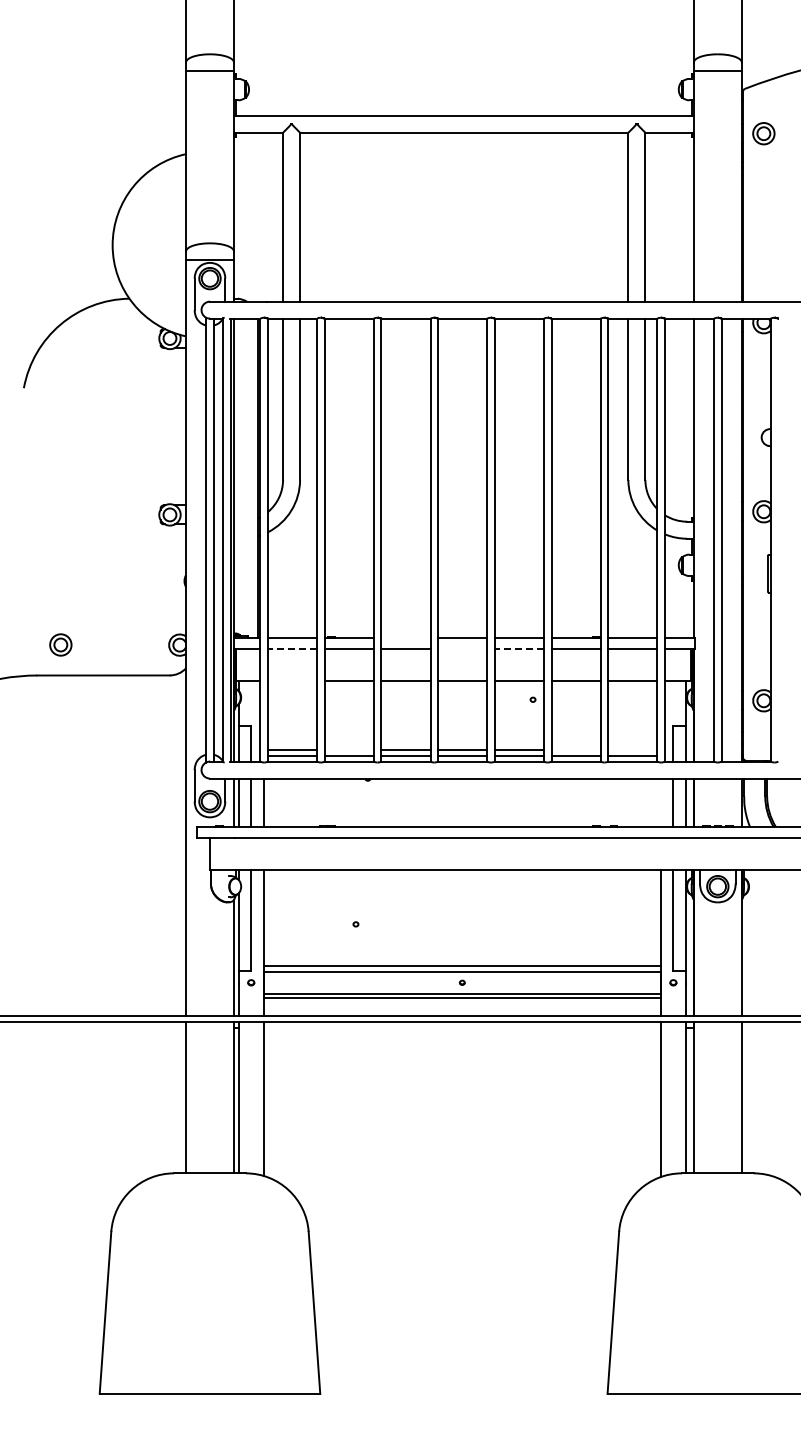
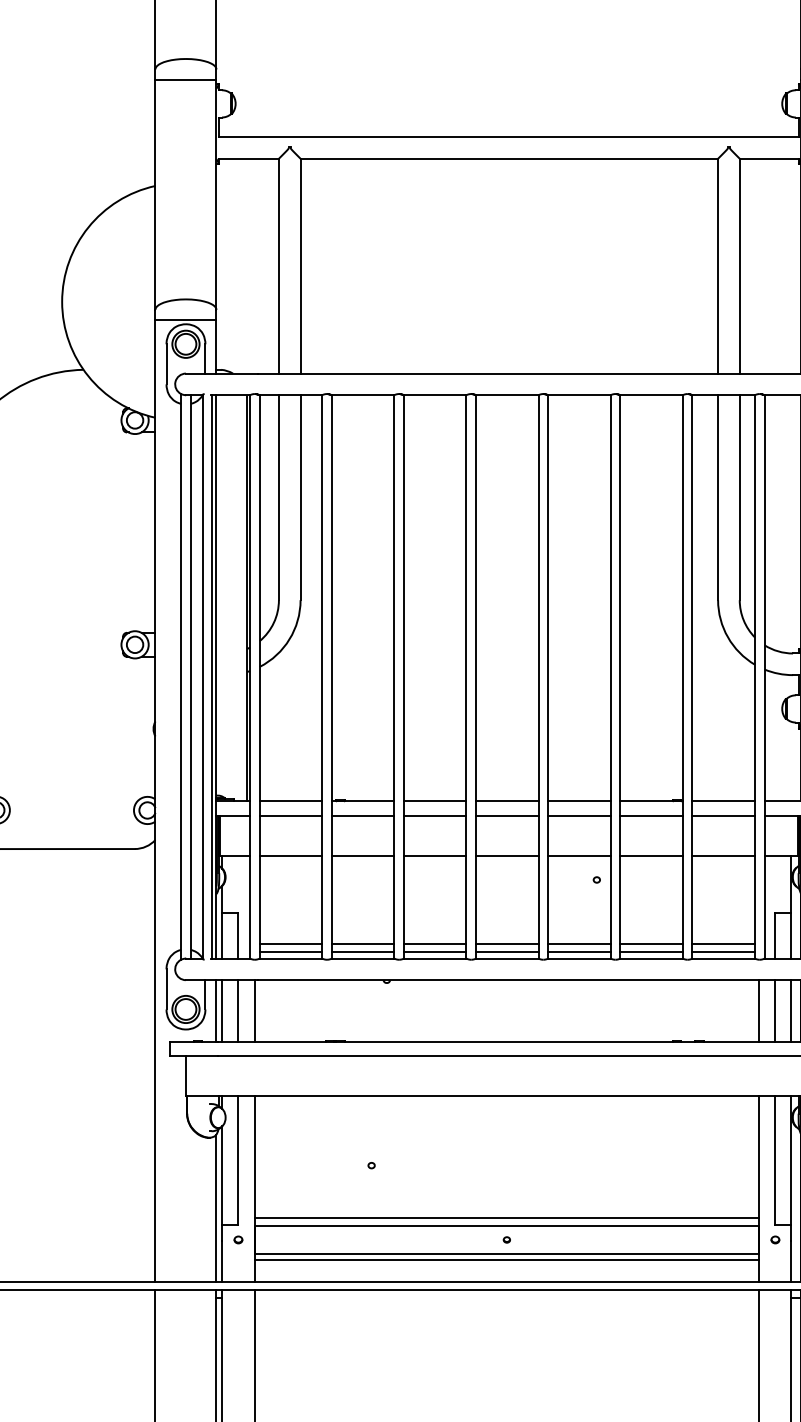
line: (405, 637) -> (434, 800), added
line: (292, 649) -> (290, 816), dashed -> solid
line: (462, 649) -> (507, 816), added
line: (519, 649) -> (579, 816), dashed -> solid
line: (292, 680) -> (290, 855), added
line: (348, 750) -> (362, 944), added
line: (575, 750) -> (650, 944), added
line: (632, 750) -> (723, 944), added
line: (660, 802) -> (758, 1010), added

